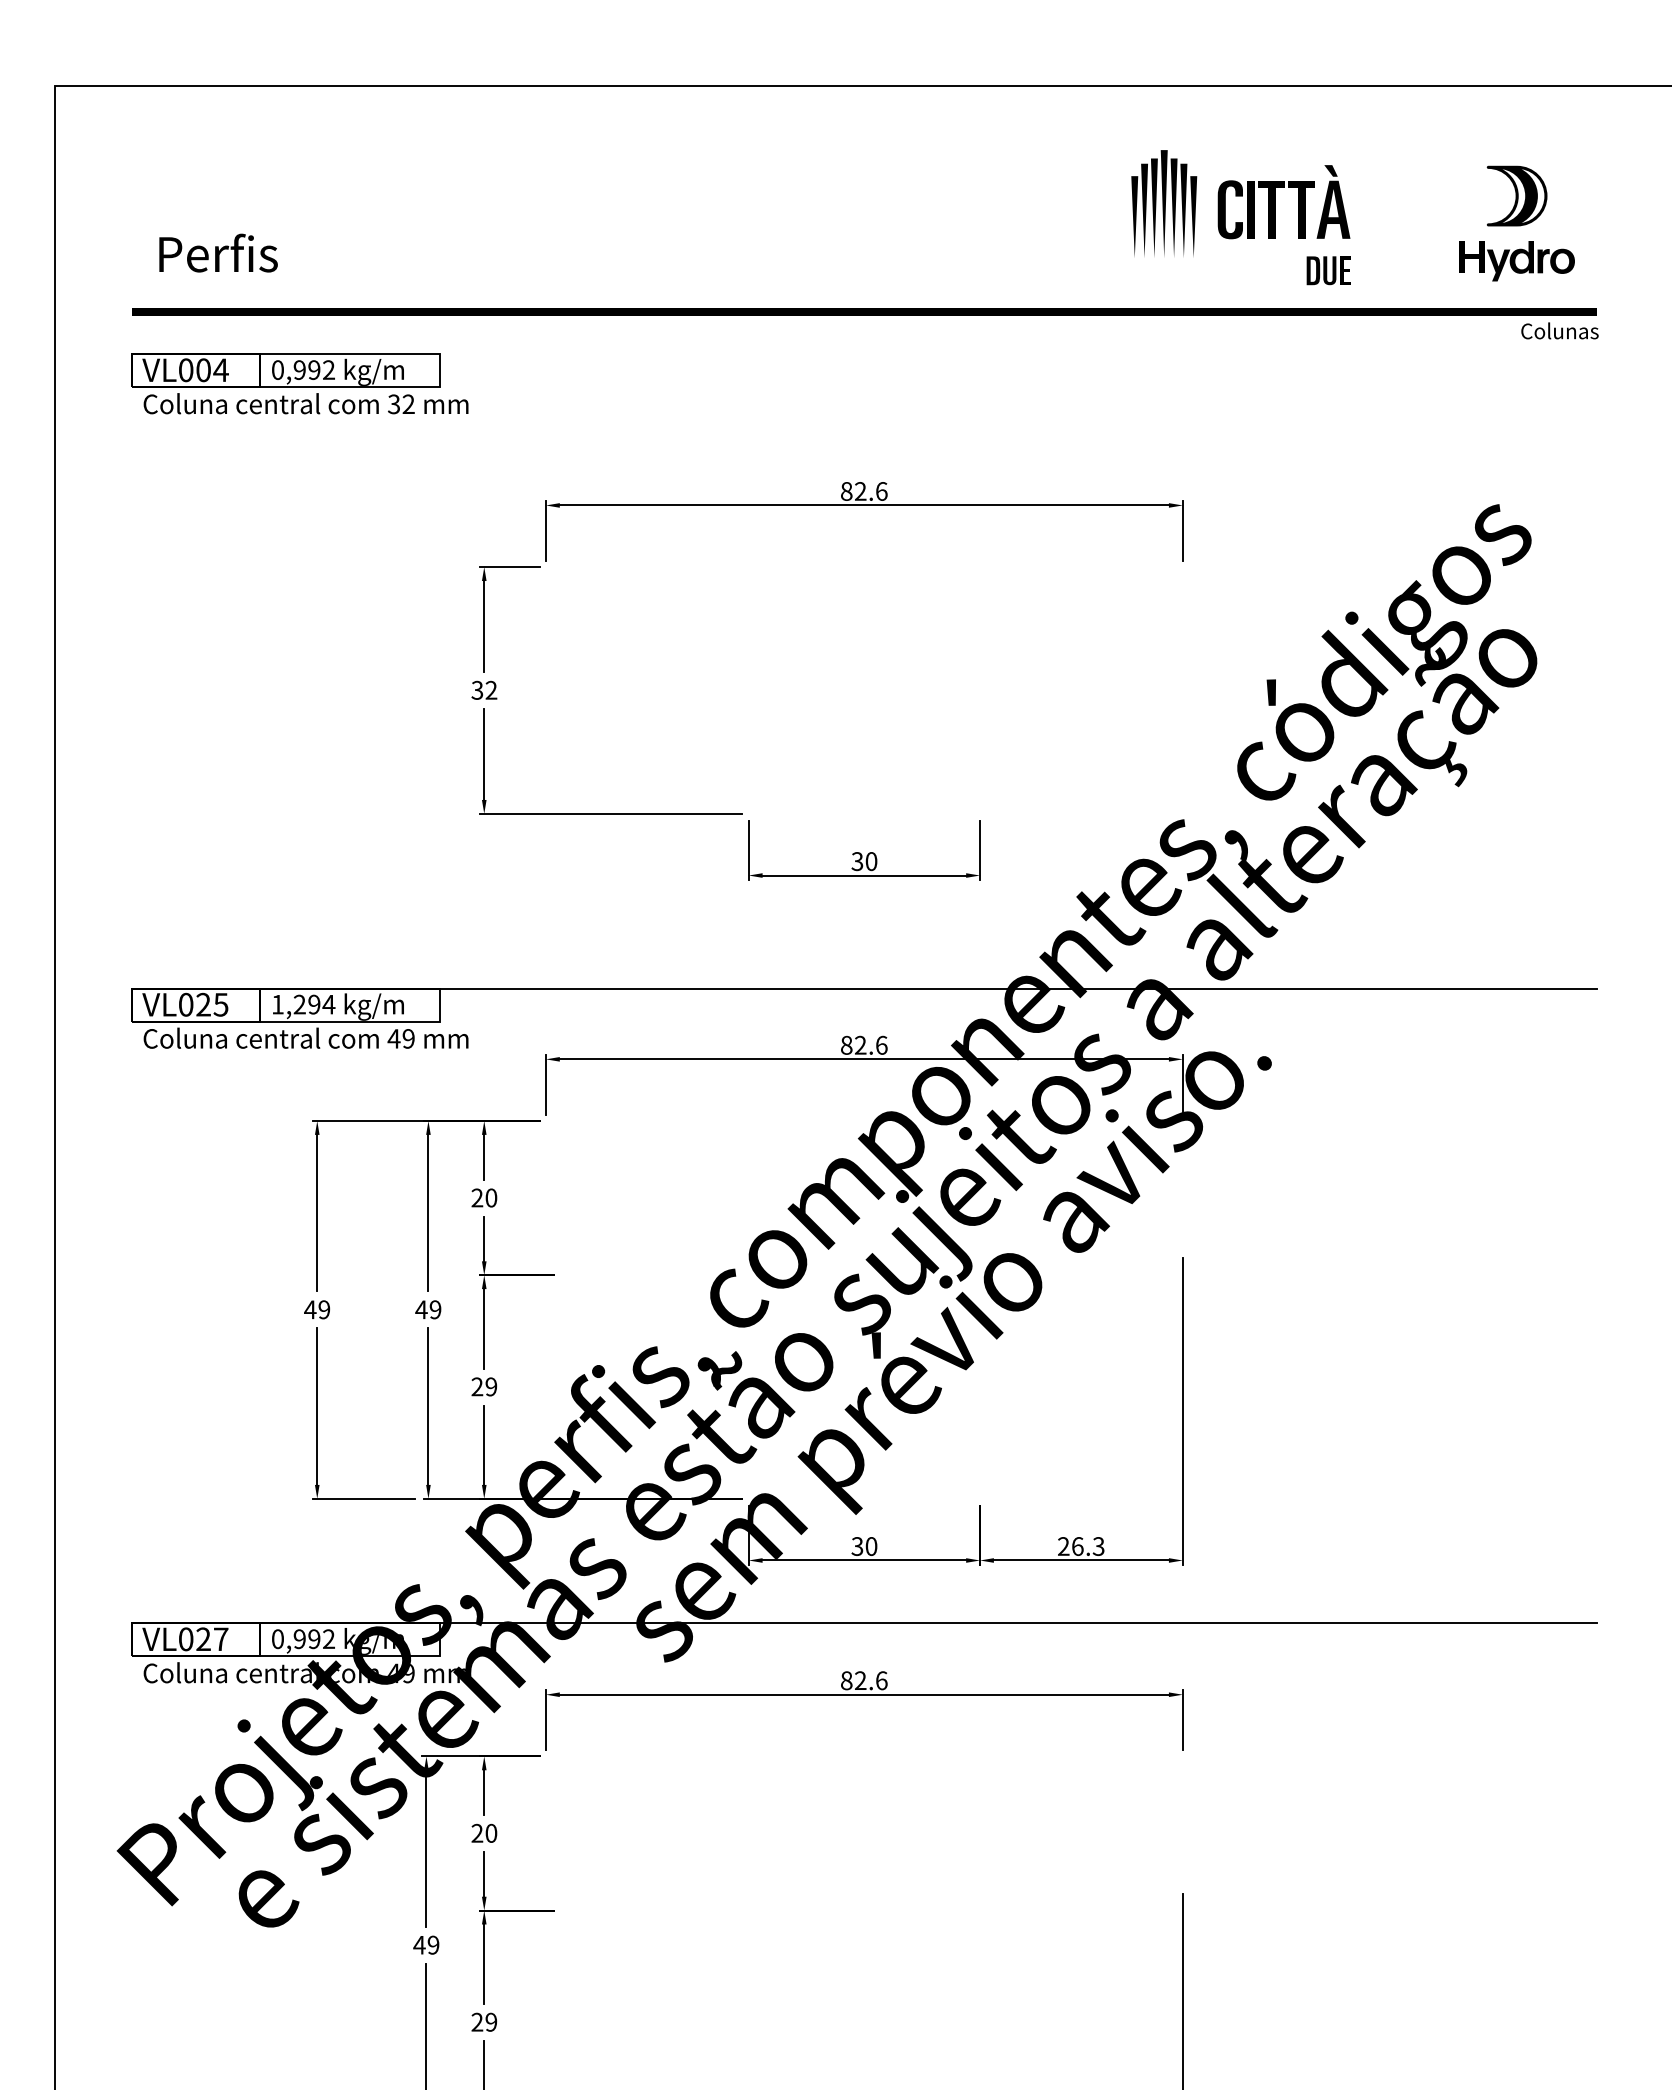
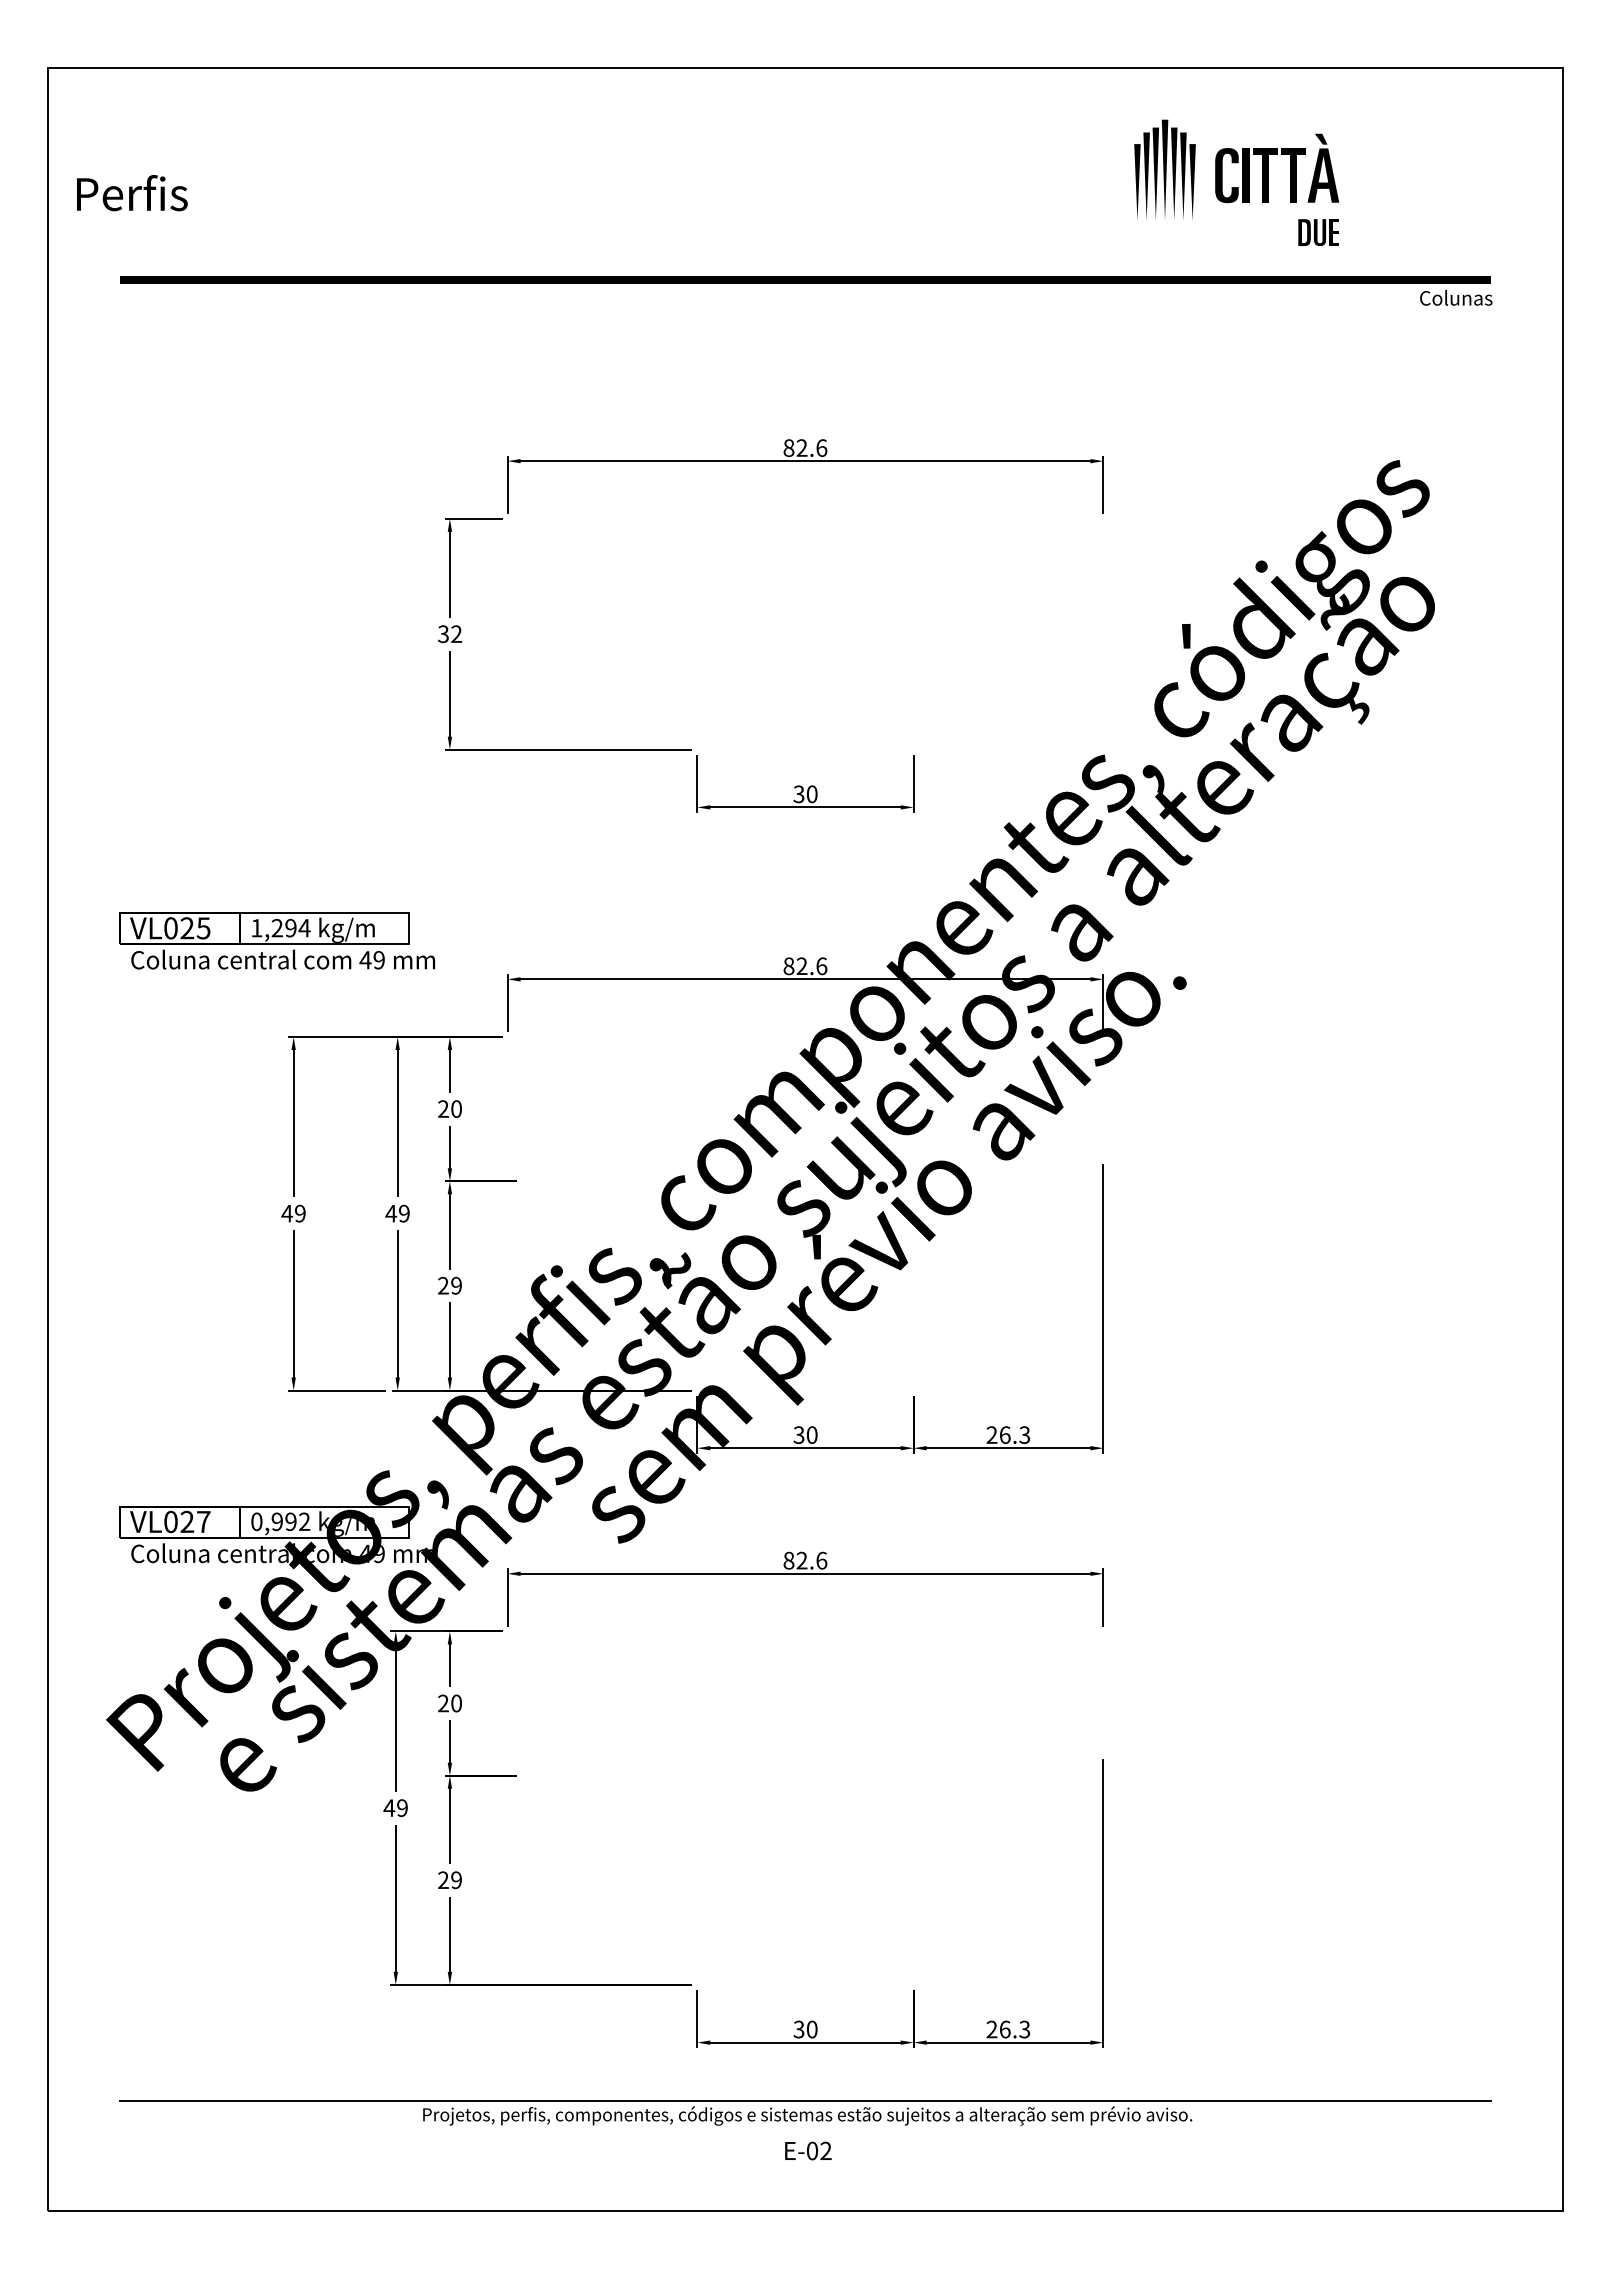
part: (1240, 217) -> (1236, 182), moved
part: (1517, 223) -> (1416, 197), removed
text: (218, 253) -> (132, 193), moved
part: (299, 383) -> (277, 347), removed
line: (864, 988) -> (805, 913), removed
line: (864, 1622) -> (805, 1506), removed

